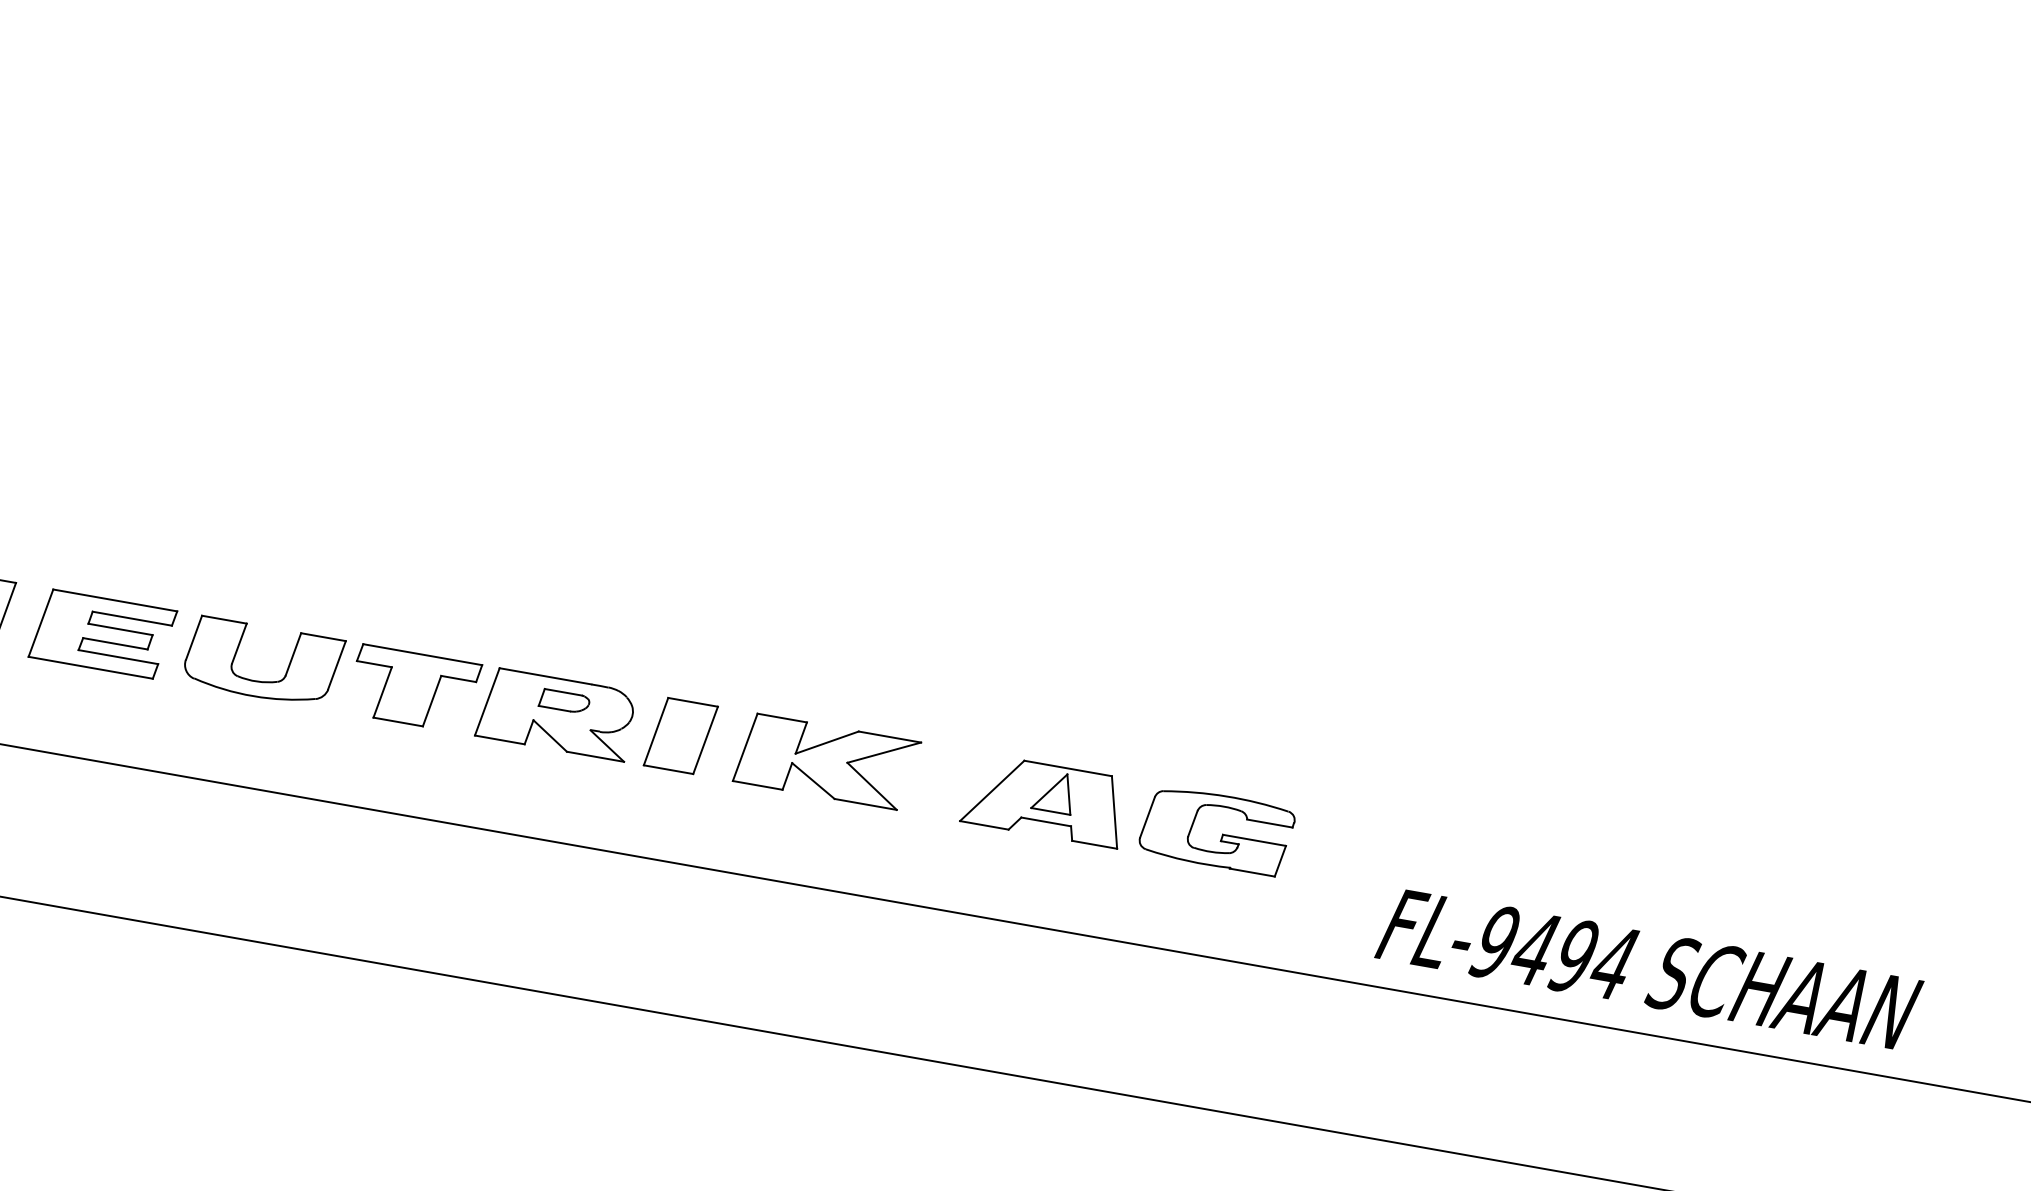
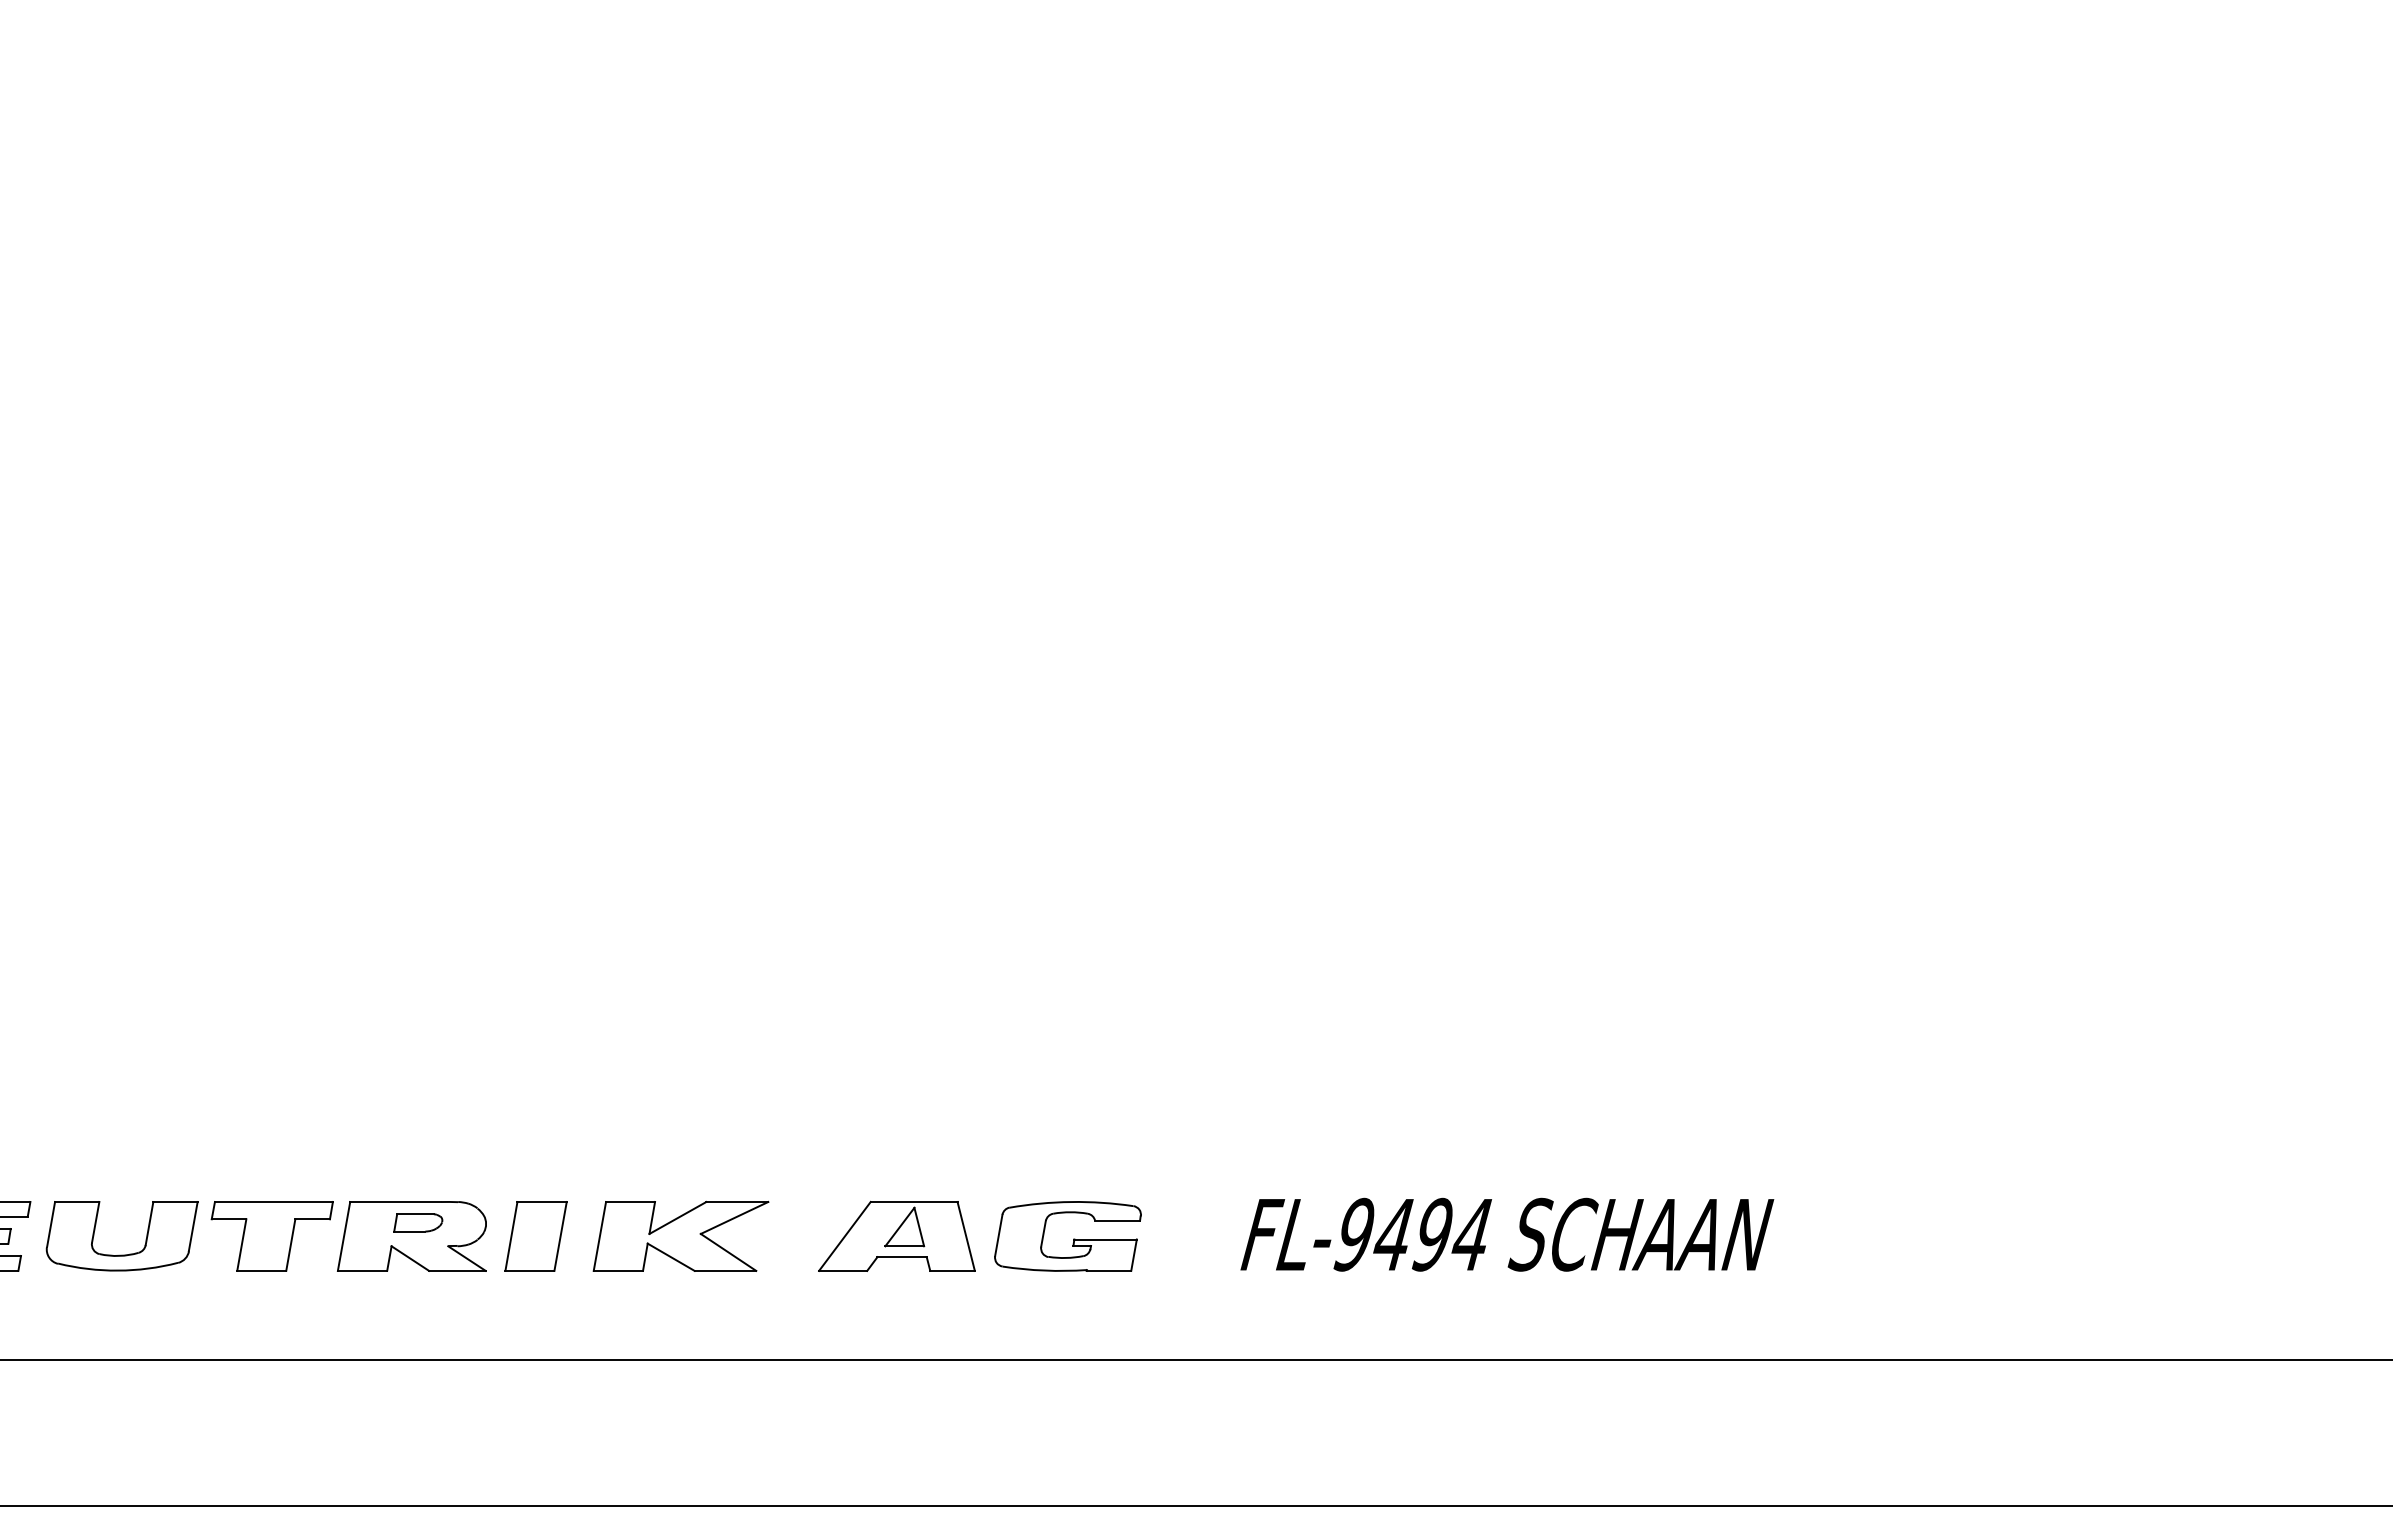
text: (1649, 969) -> (1507, 1234), moved

